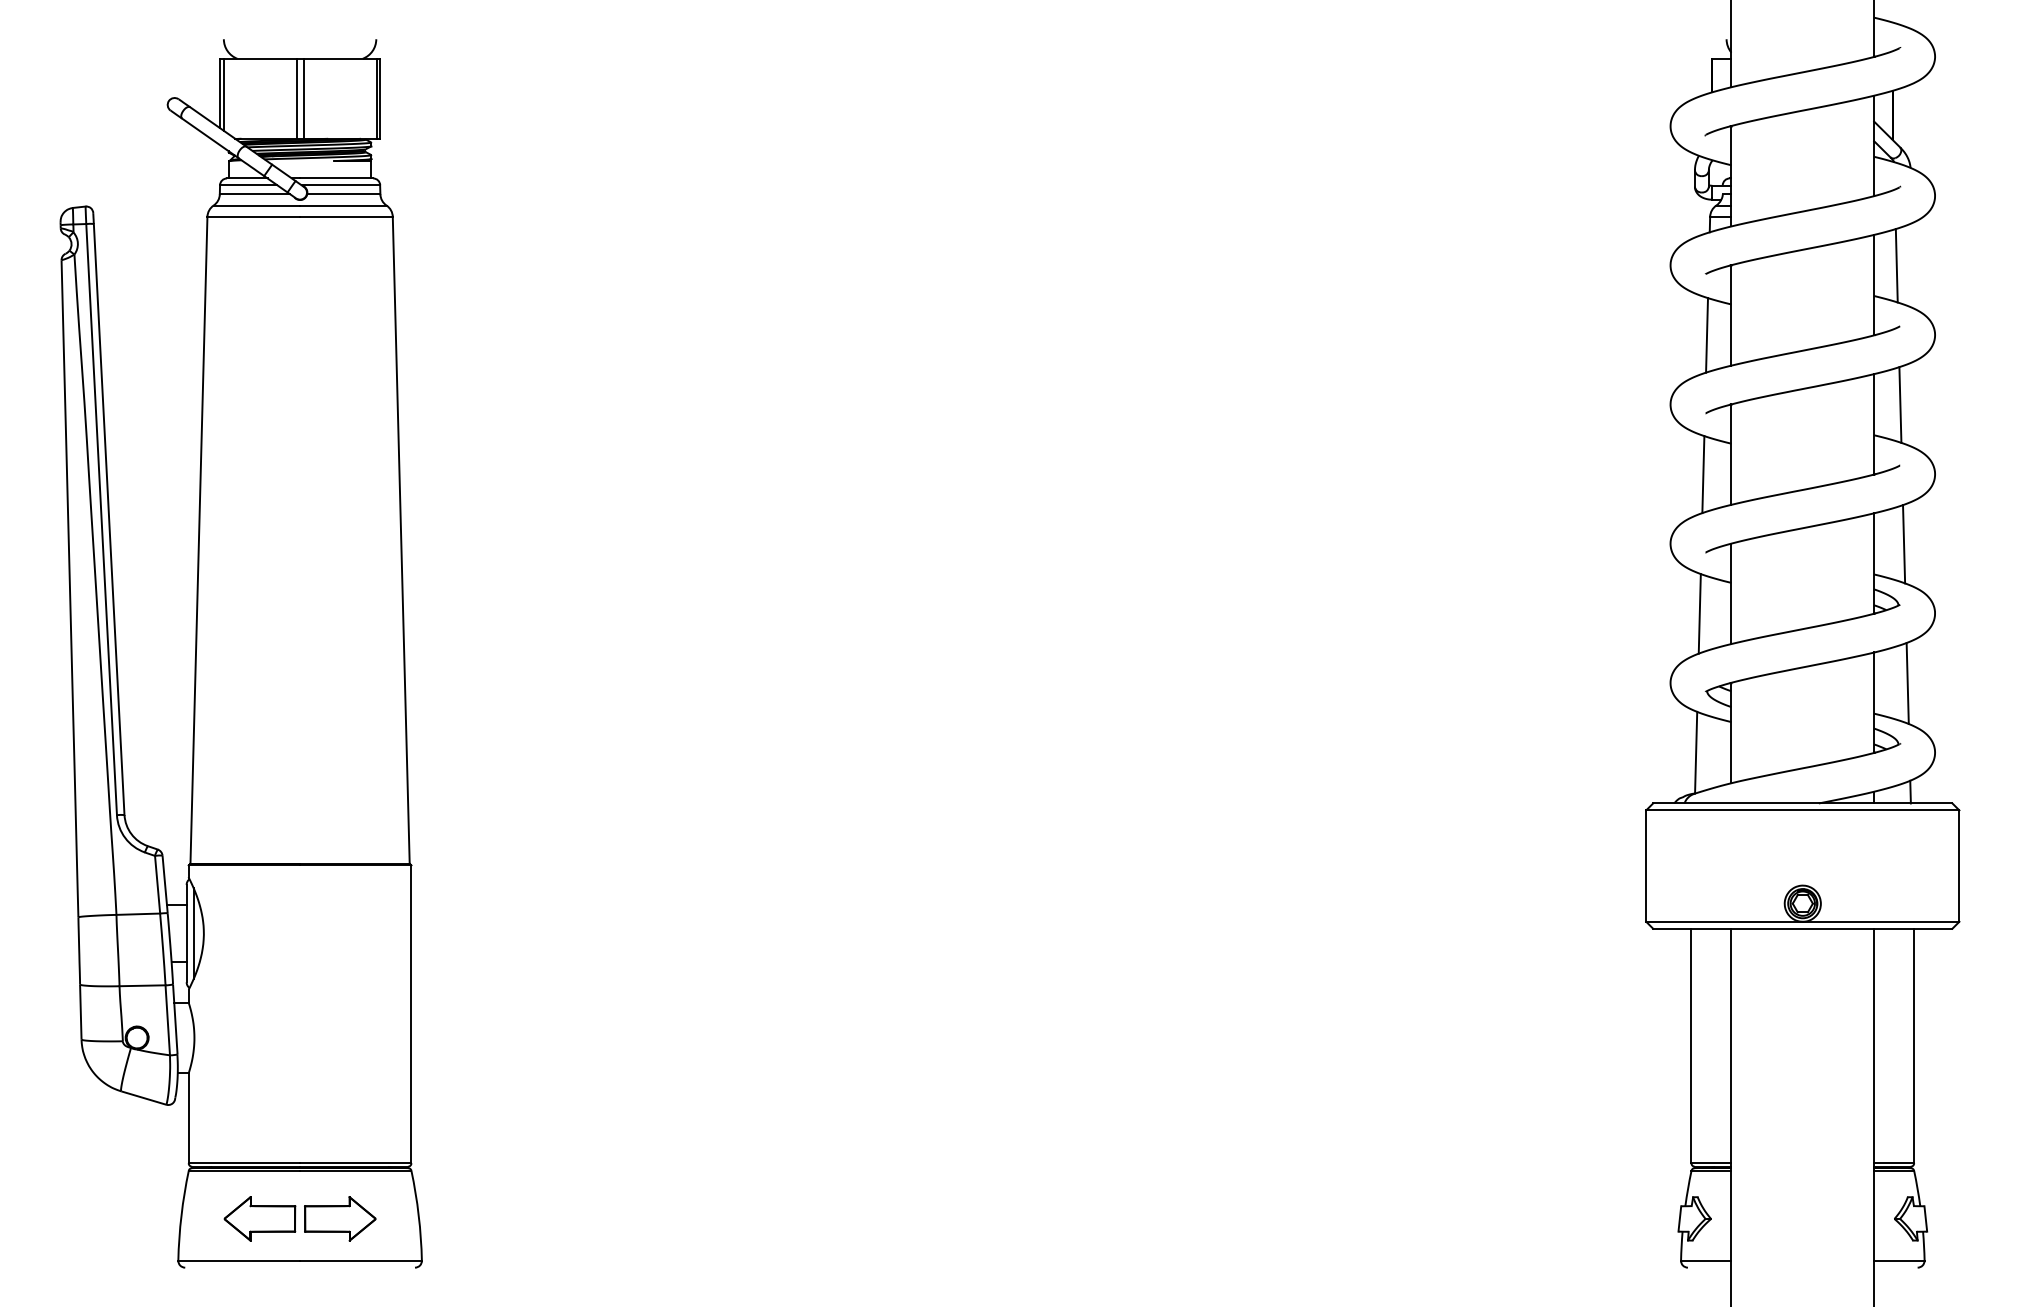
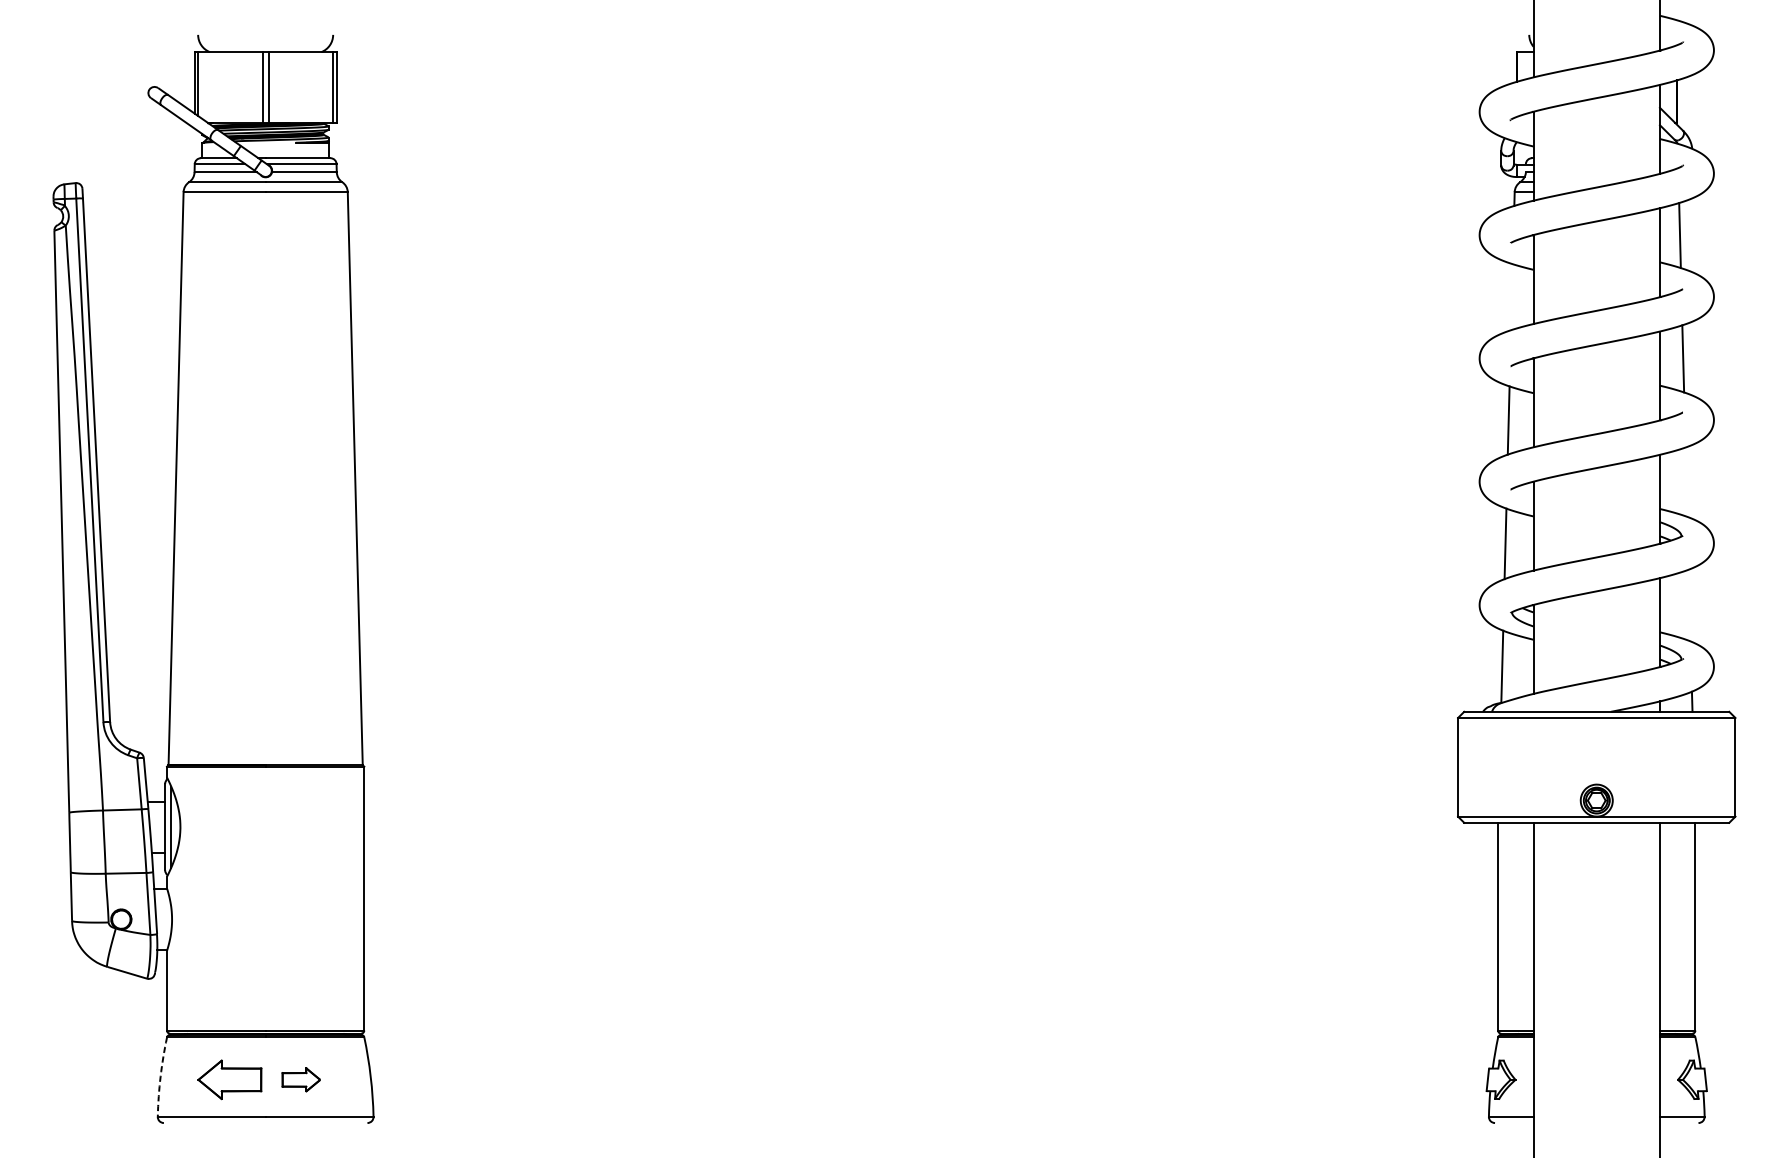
line: (1707, 335) -> (1512, 297), removed
line: (1904, 544) -> (1686, 482), removed
line: (1907, 682) -> (1689, 604), removed
arc: (181, 1215) -> (160, 1076), solid -> dashed
part: (340, 1218) -> (301, 1079), size x0.6

